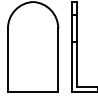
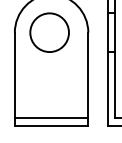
circle: (31, 28) -> (49, 32), added
line: (32, 86) -> (50, 117), added

